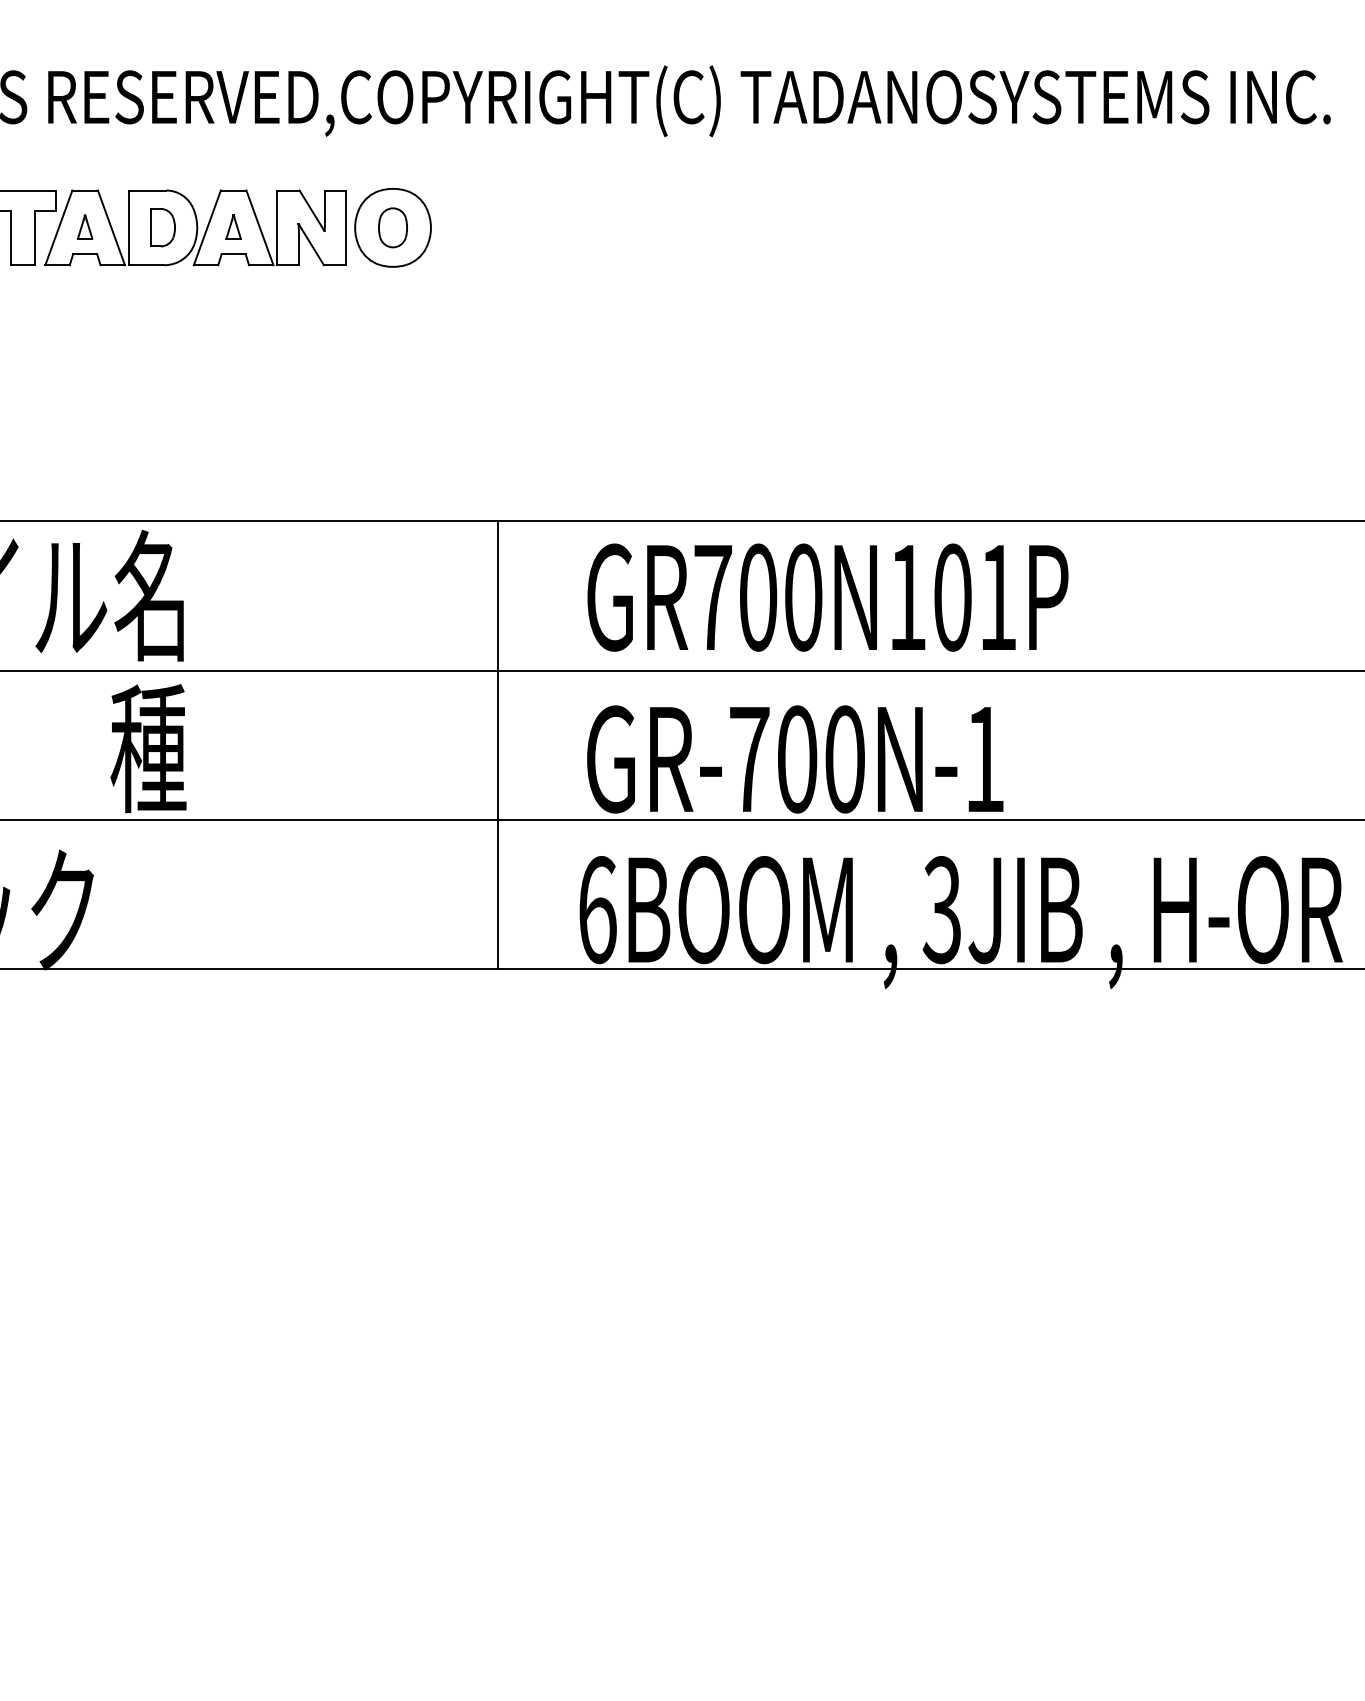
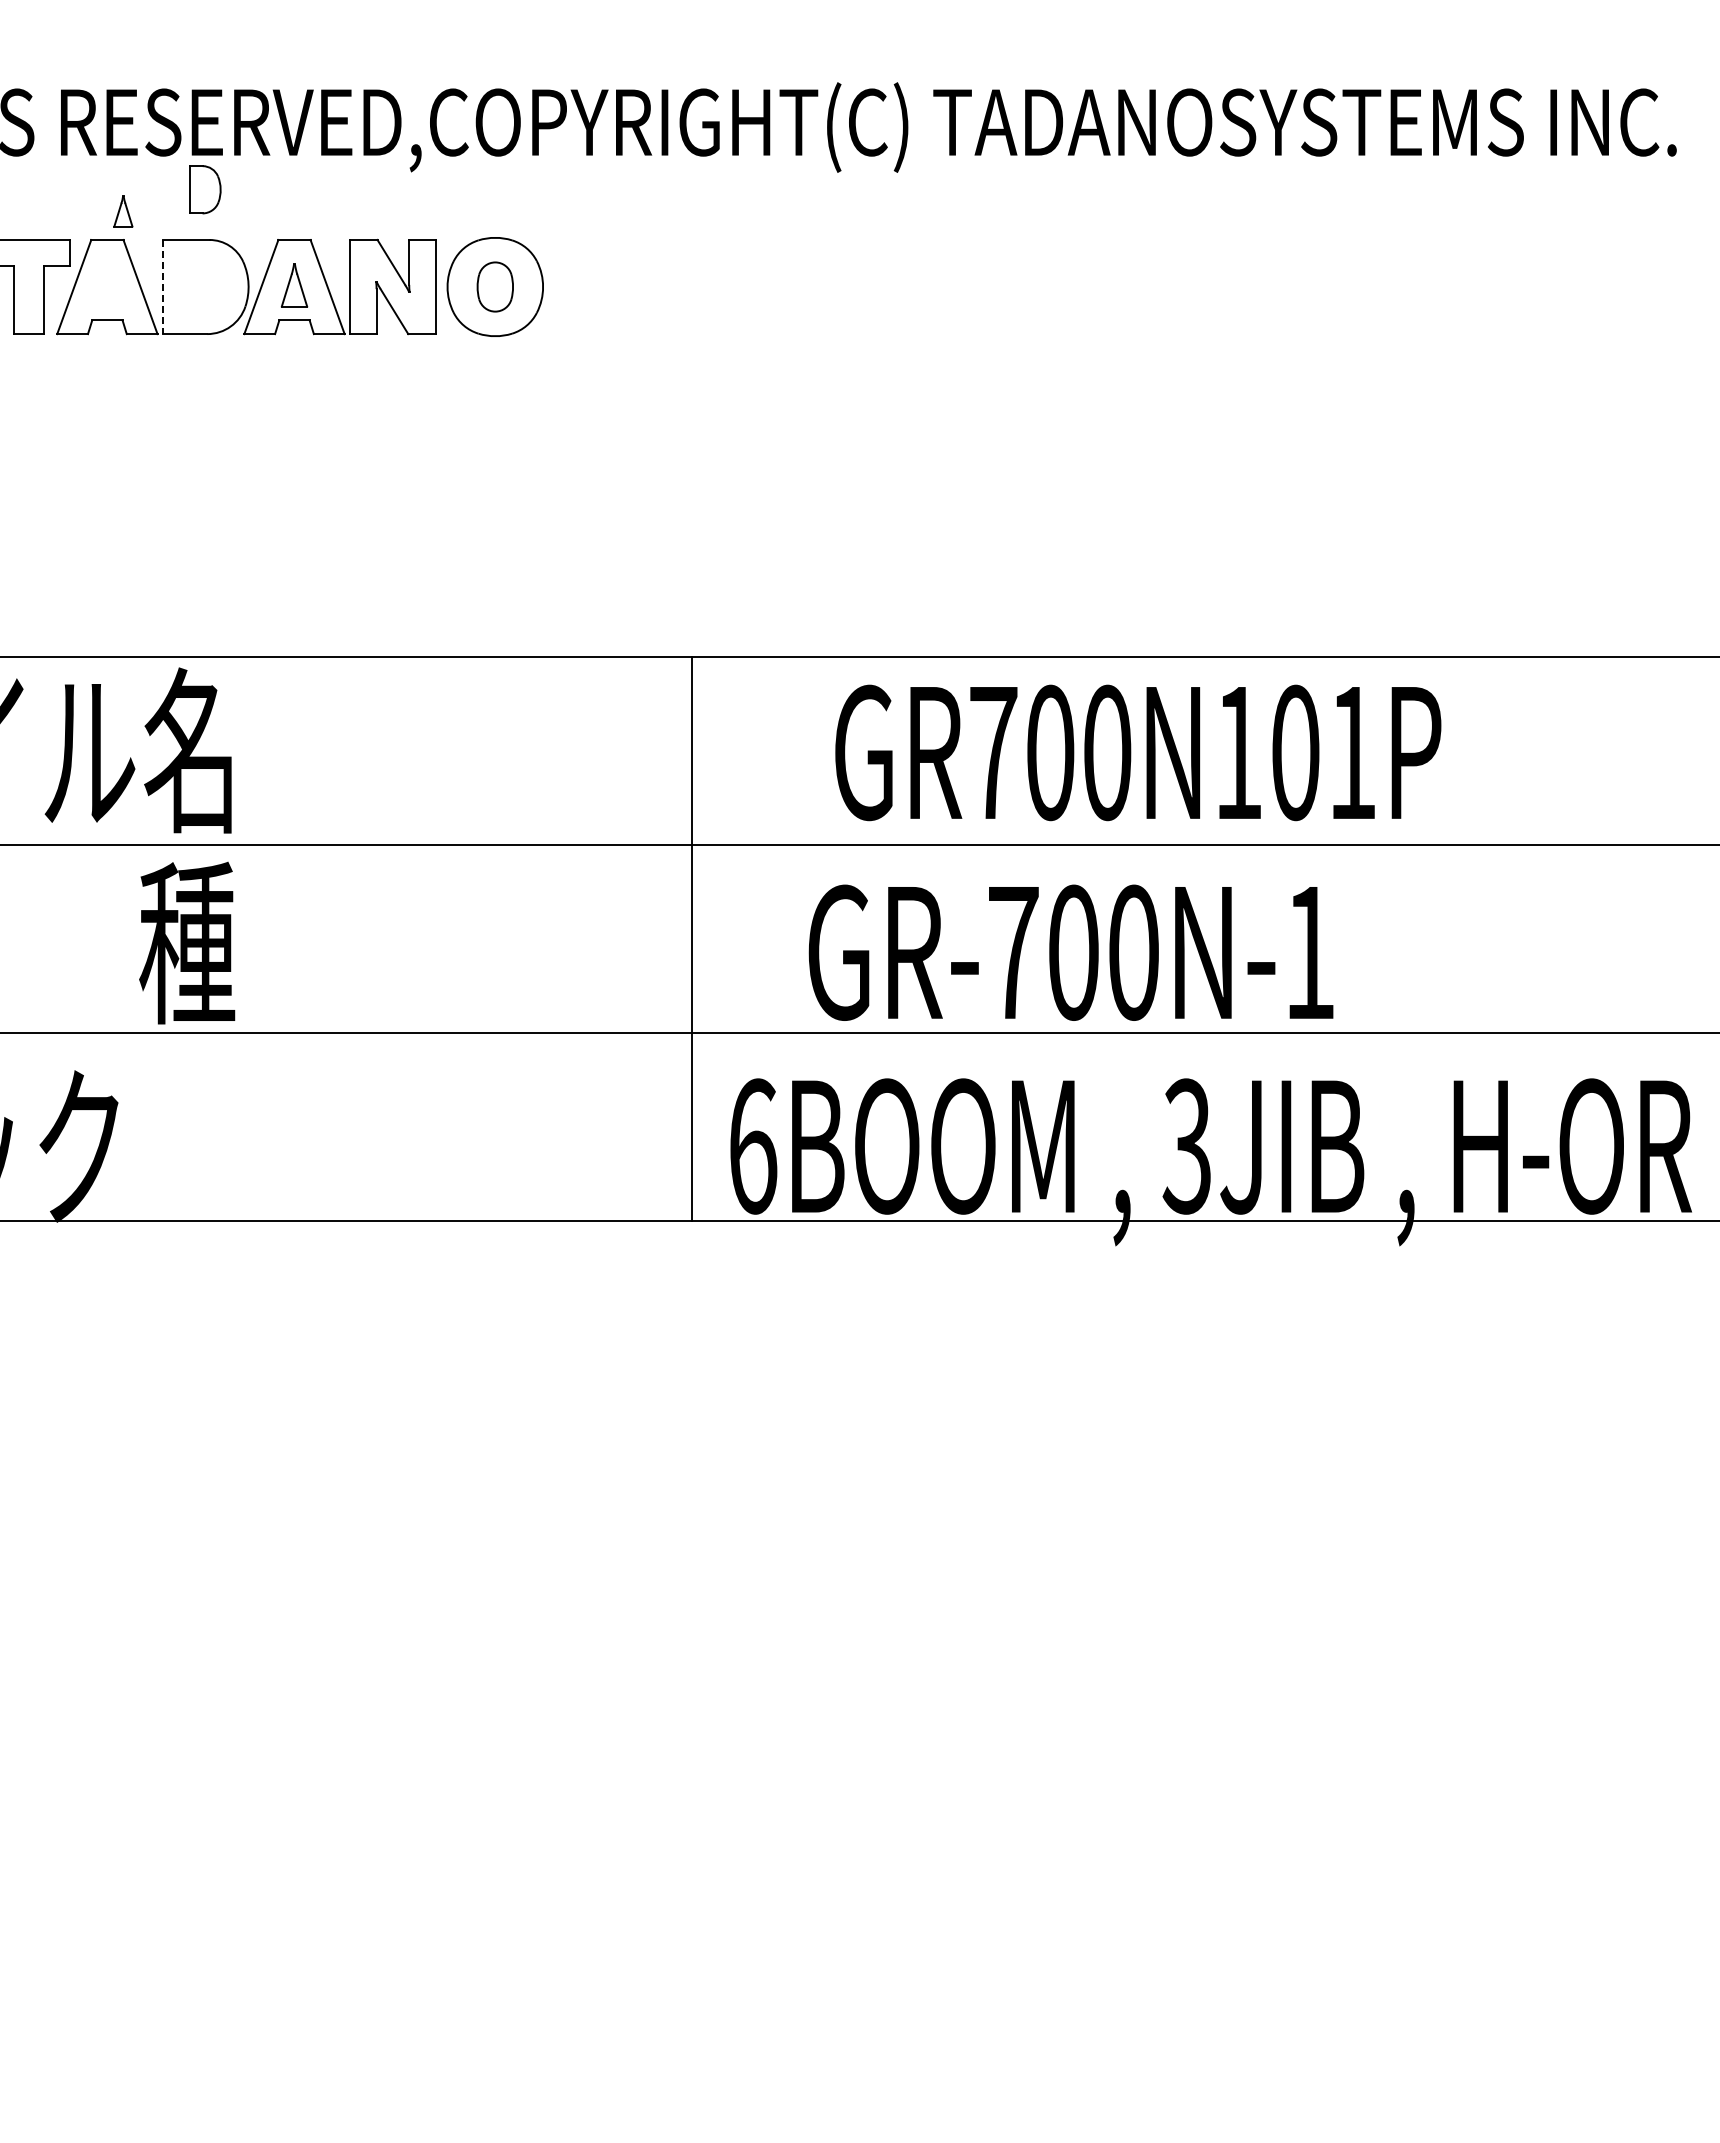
part: (85, 226) -> (123, 211), moved
part: (233, 226) -> (294, 285), size x1.4
part: (163, 227) -> (205, 189), moved
line: (128, 228) -> (162, 287), solid -> dashed
text: (828, 597) -> (1138, 752), moved
line: (497, 744) -> (691, 938), moved
text: (794, 759) -> (1070, 952), moved

